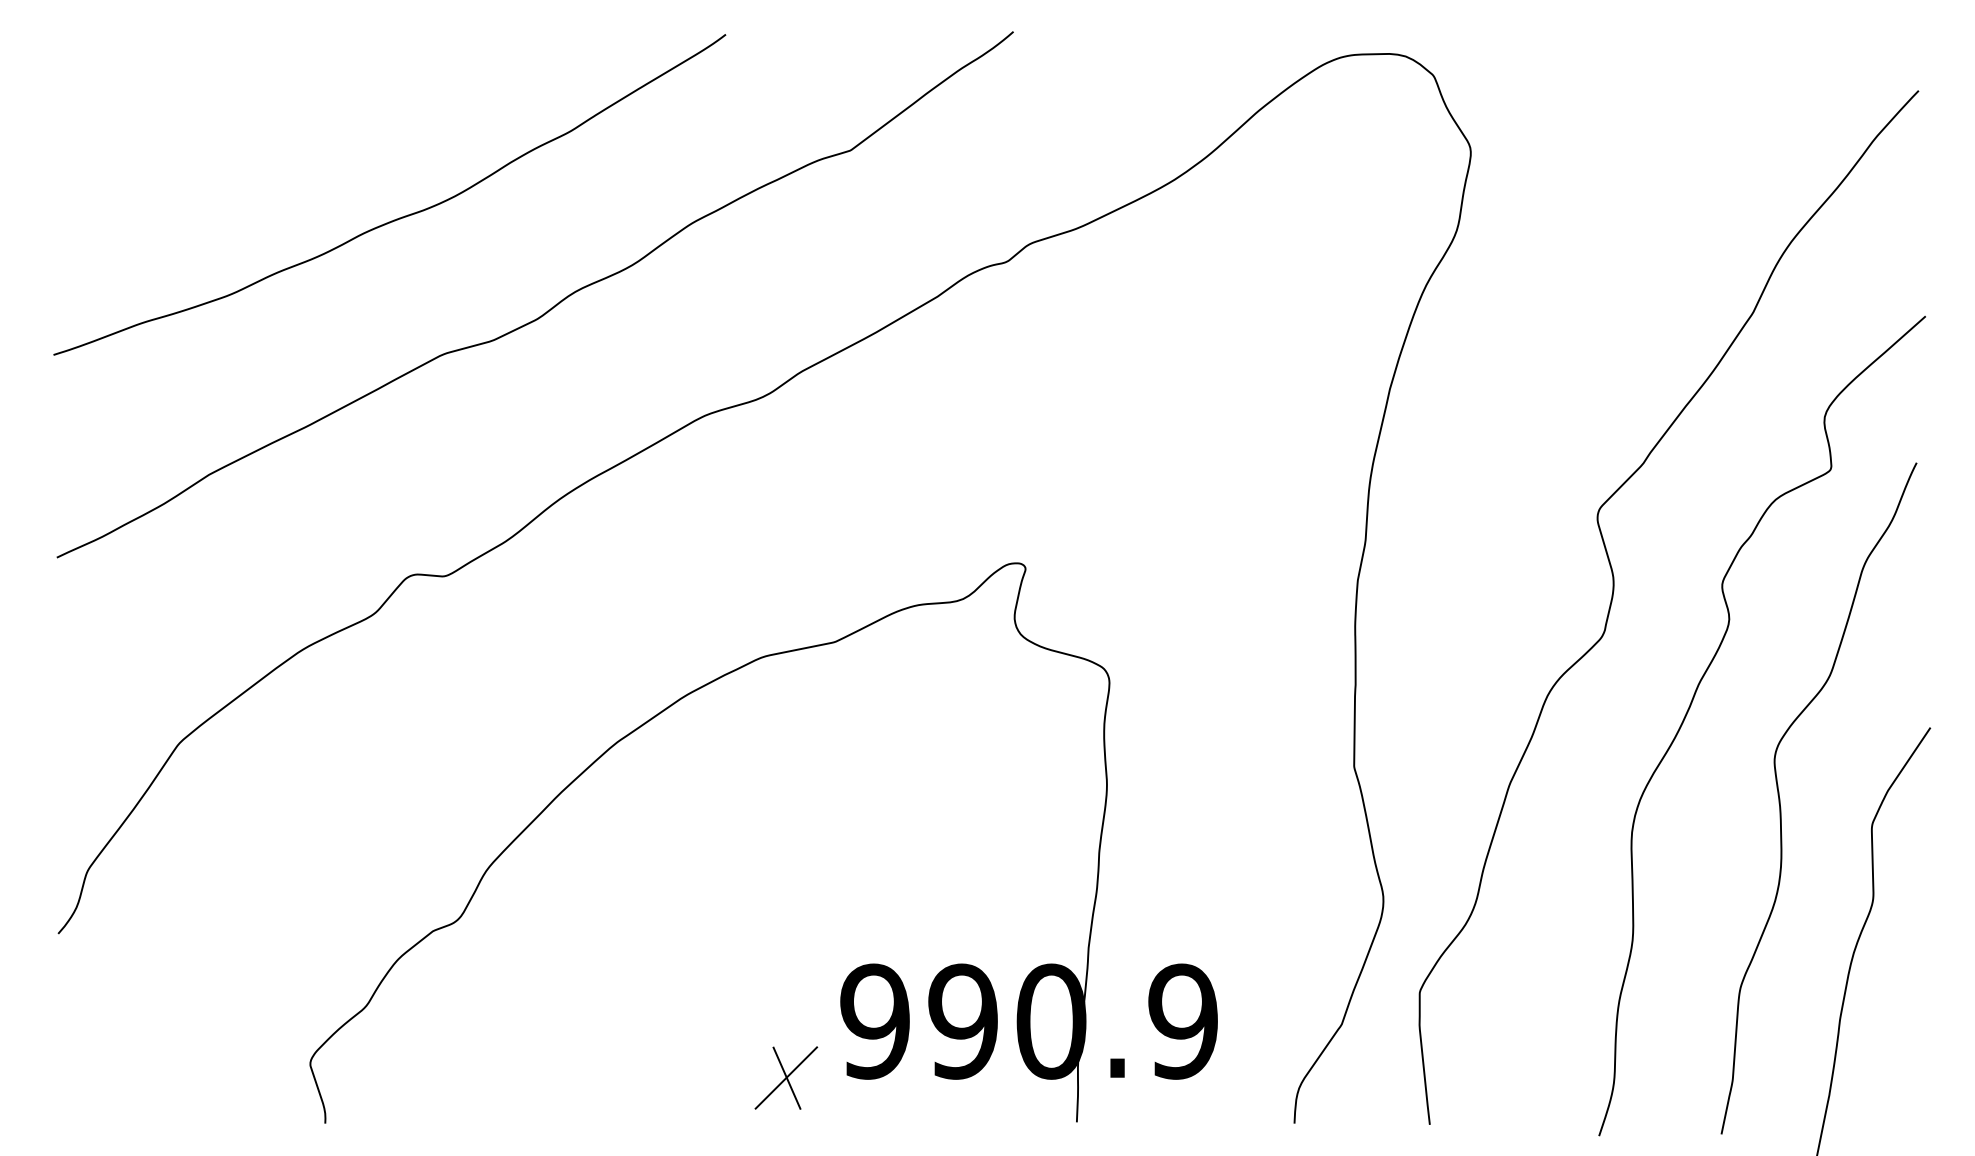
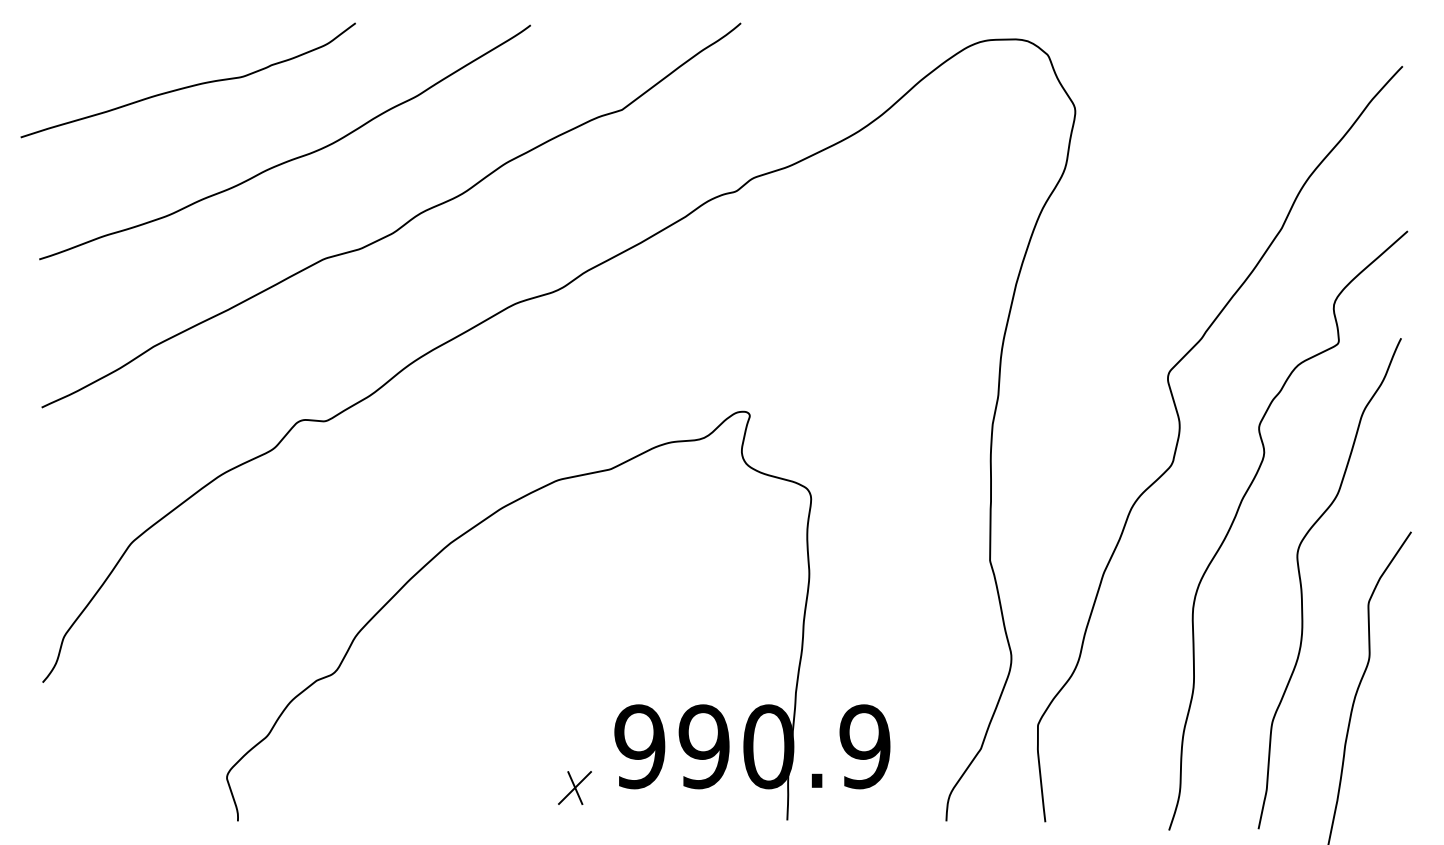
curve: (258, 117) -> (189, 85), added
part: (786, 1077) -> (575, 787), size x0.71

